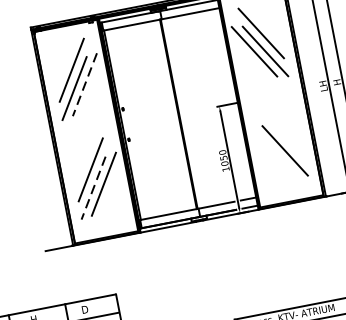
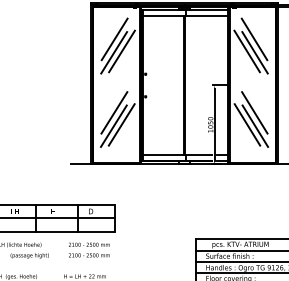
line: (84, 84) -> (121, 51), dashed -> solid
line: (280, 132) -> (254, 112), added
line: (274, 150) -> (247, 124), added
line: (93, 188) -> (113, 126), dashed -> solid

